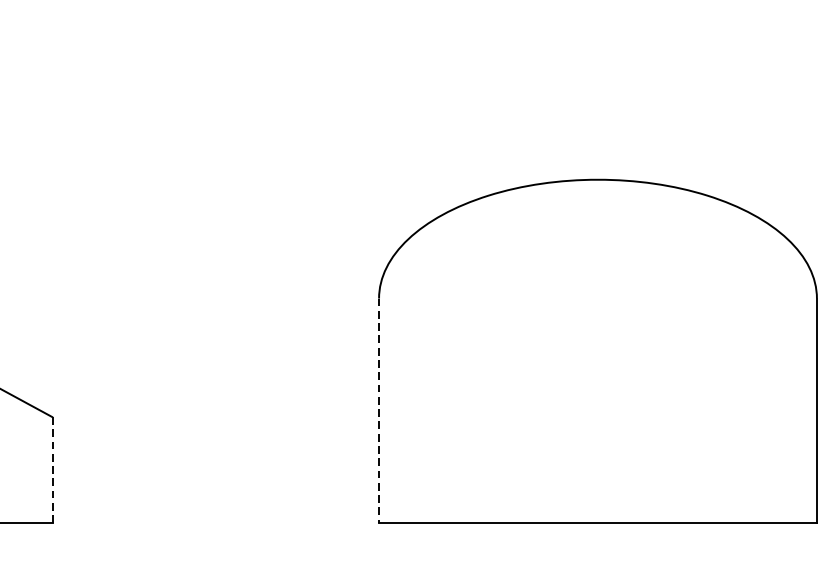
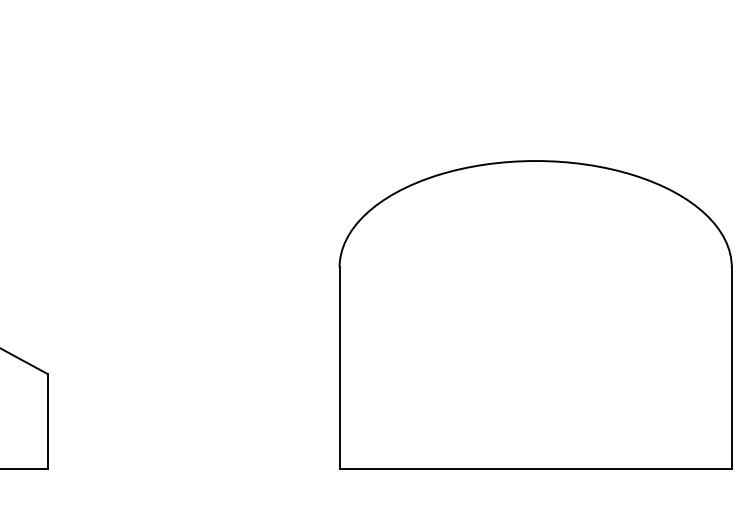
line: (378, 411) -> (339, 368), dashed -> solid
line: (52, 469) -> (47, 420), dashed -> solid

